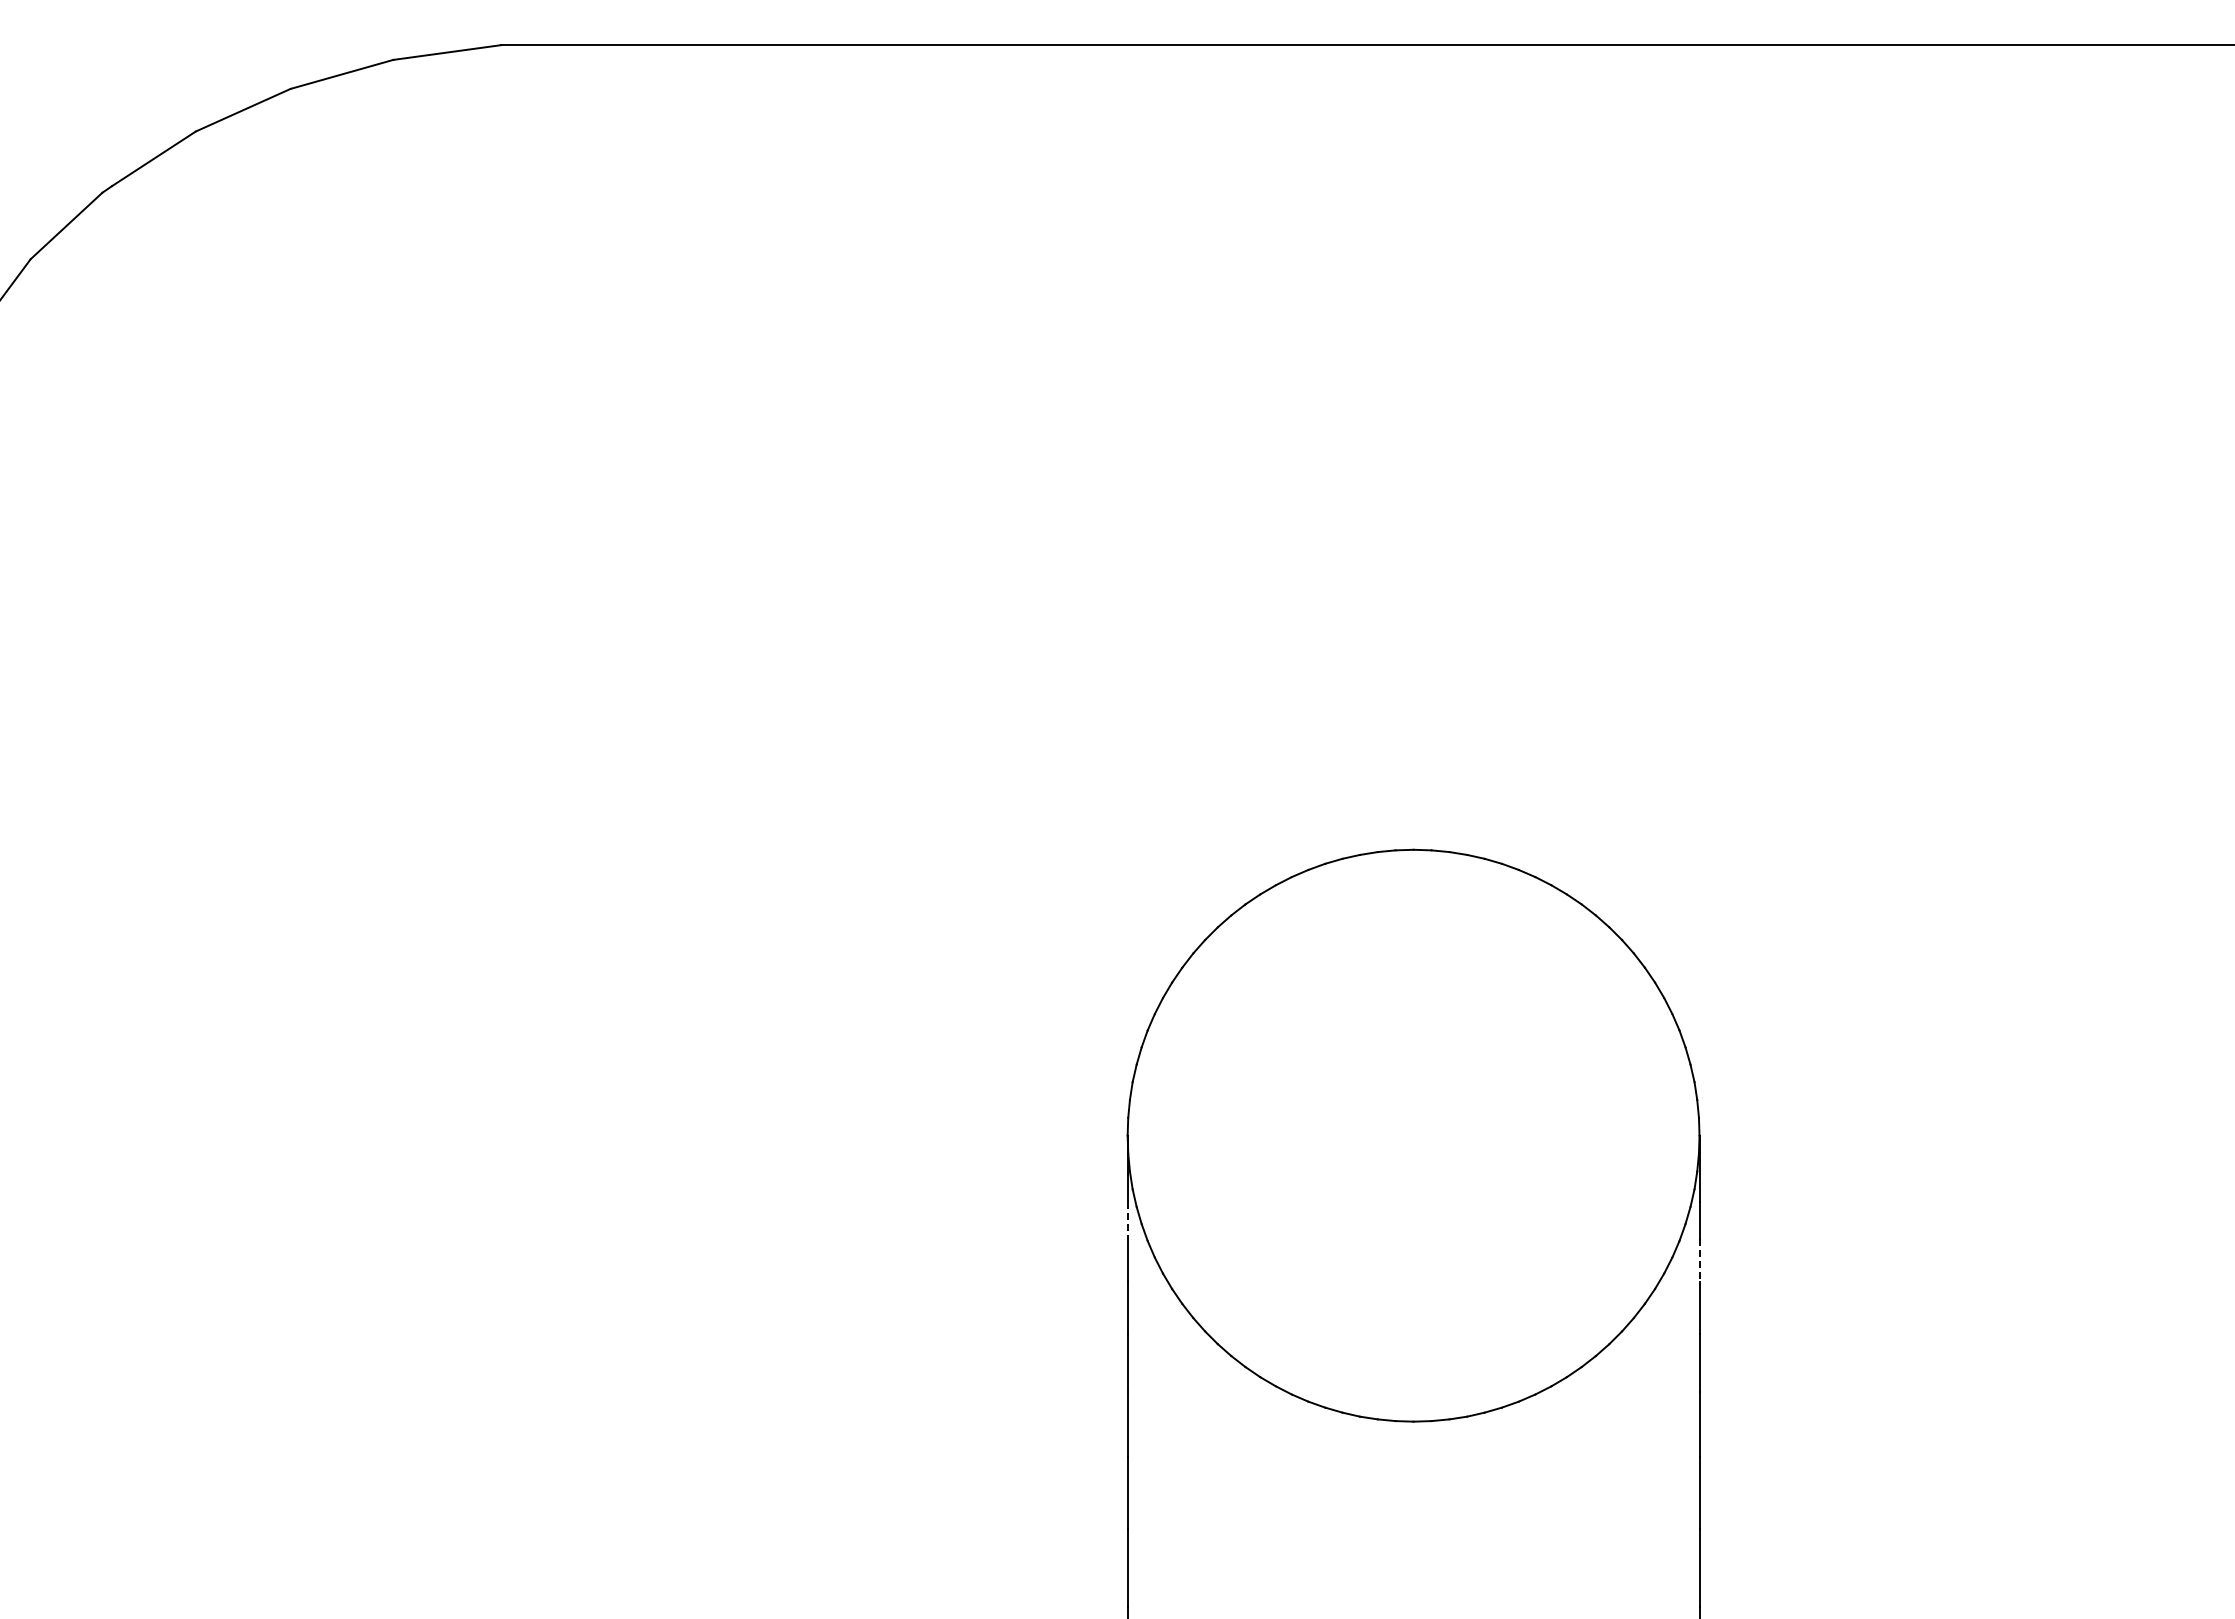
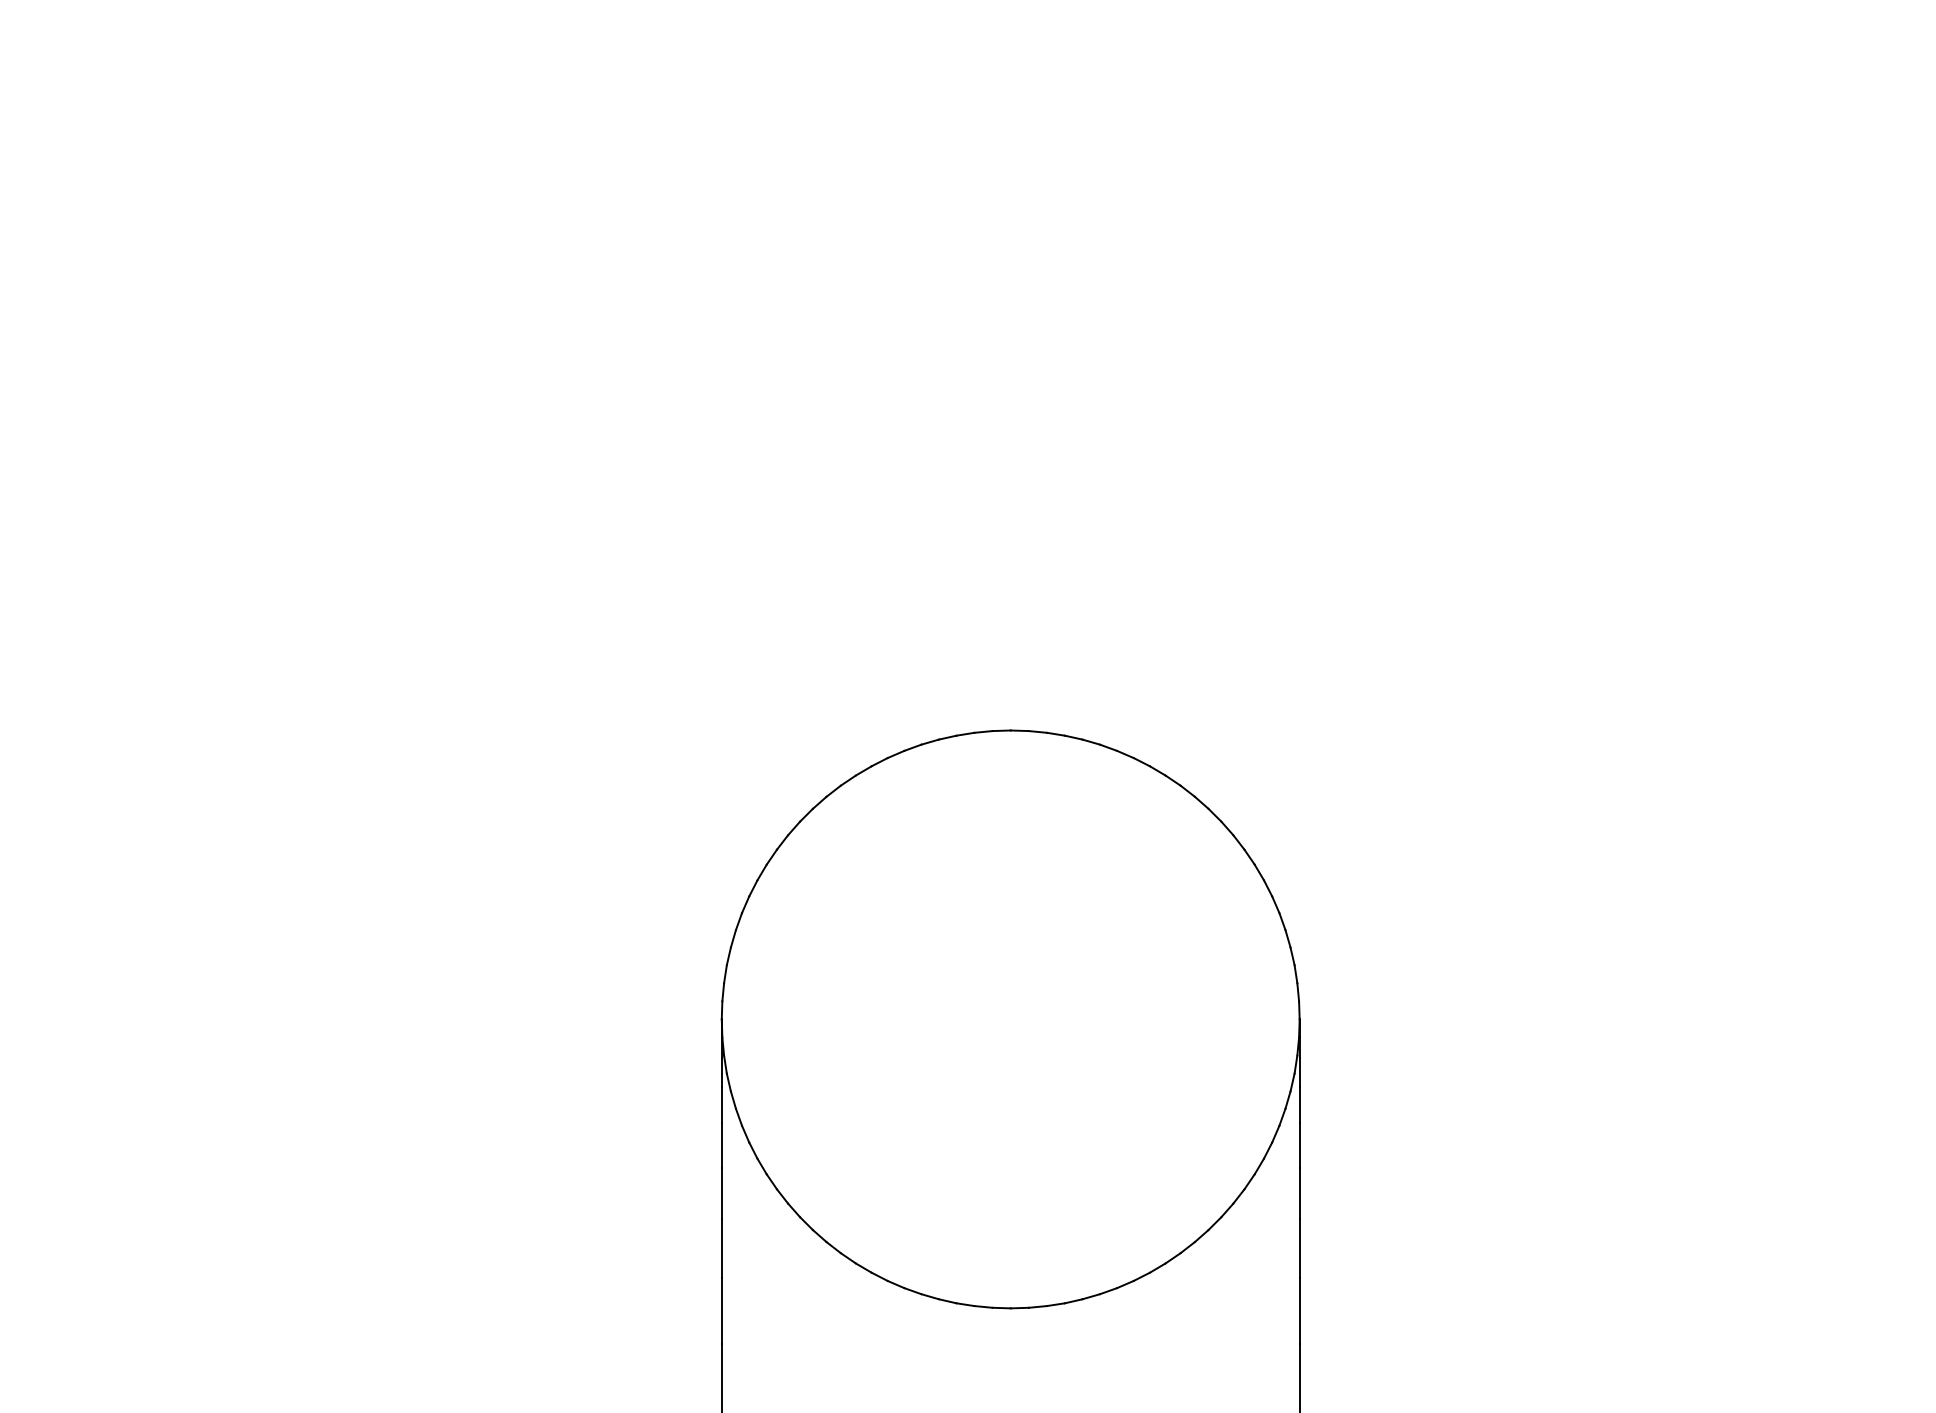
line: (1127, 1221) -> (721, 1106), dashed -> solid
line: (1699, 1260) -> (1299, 1145), dashed -> solid

